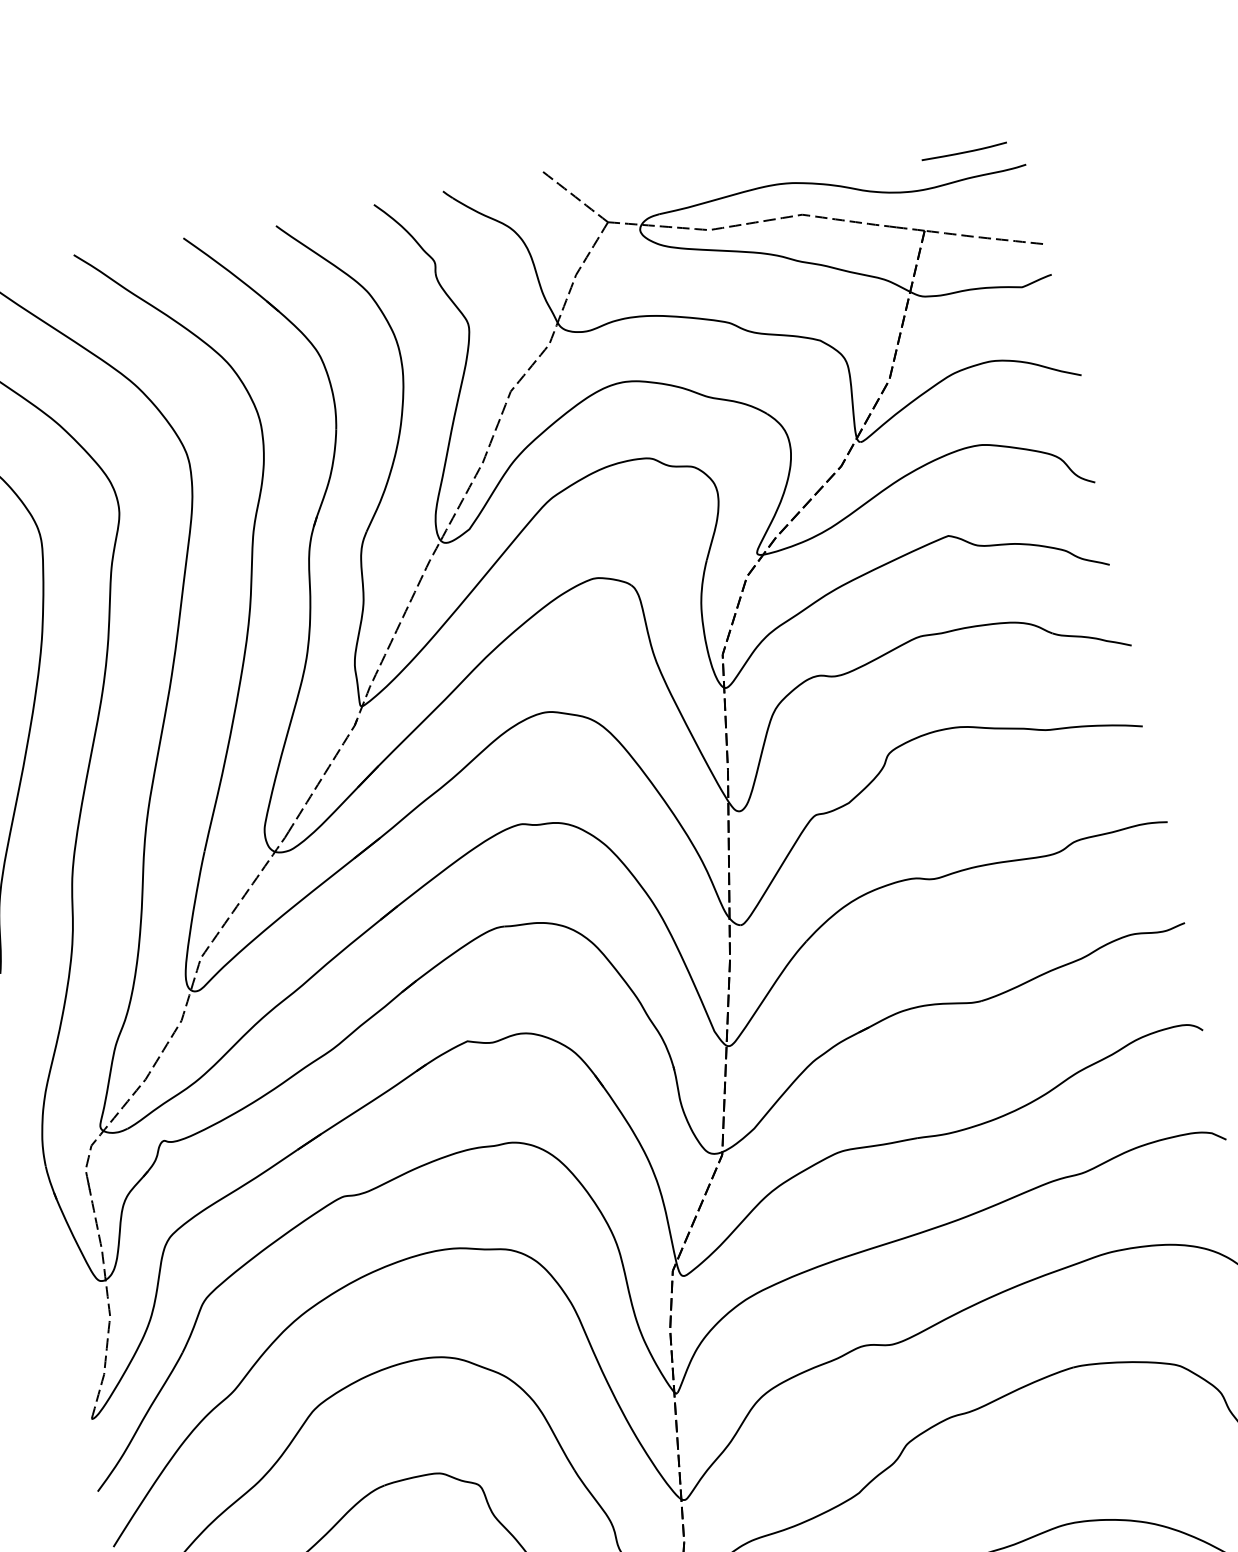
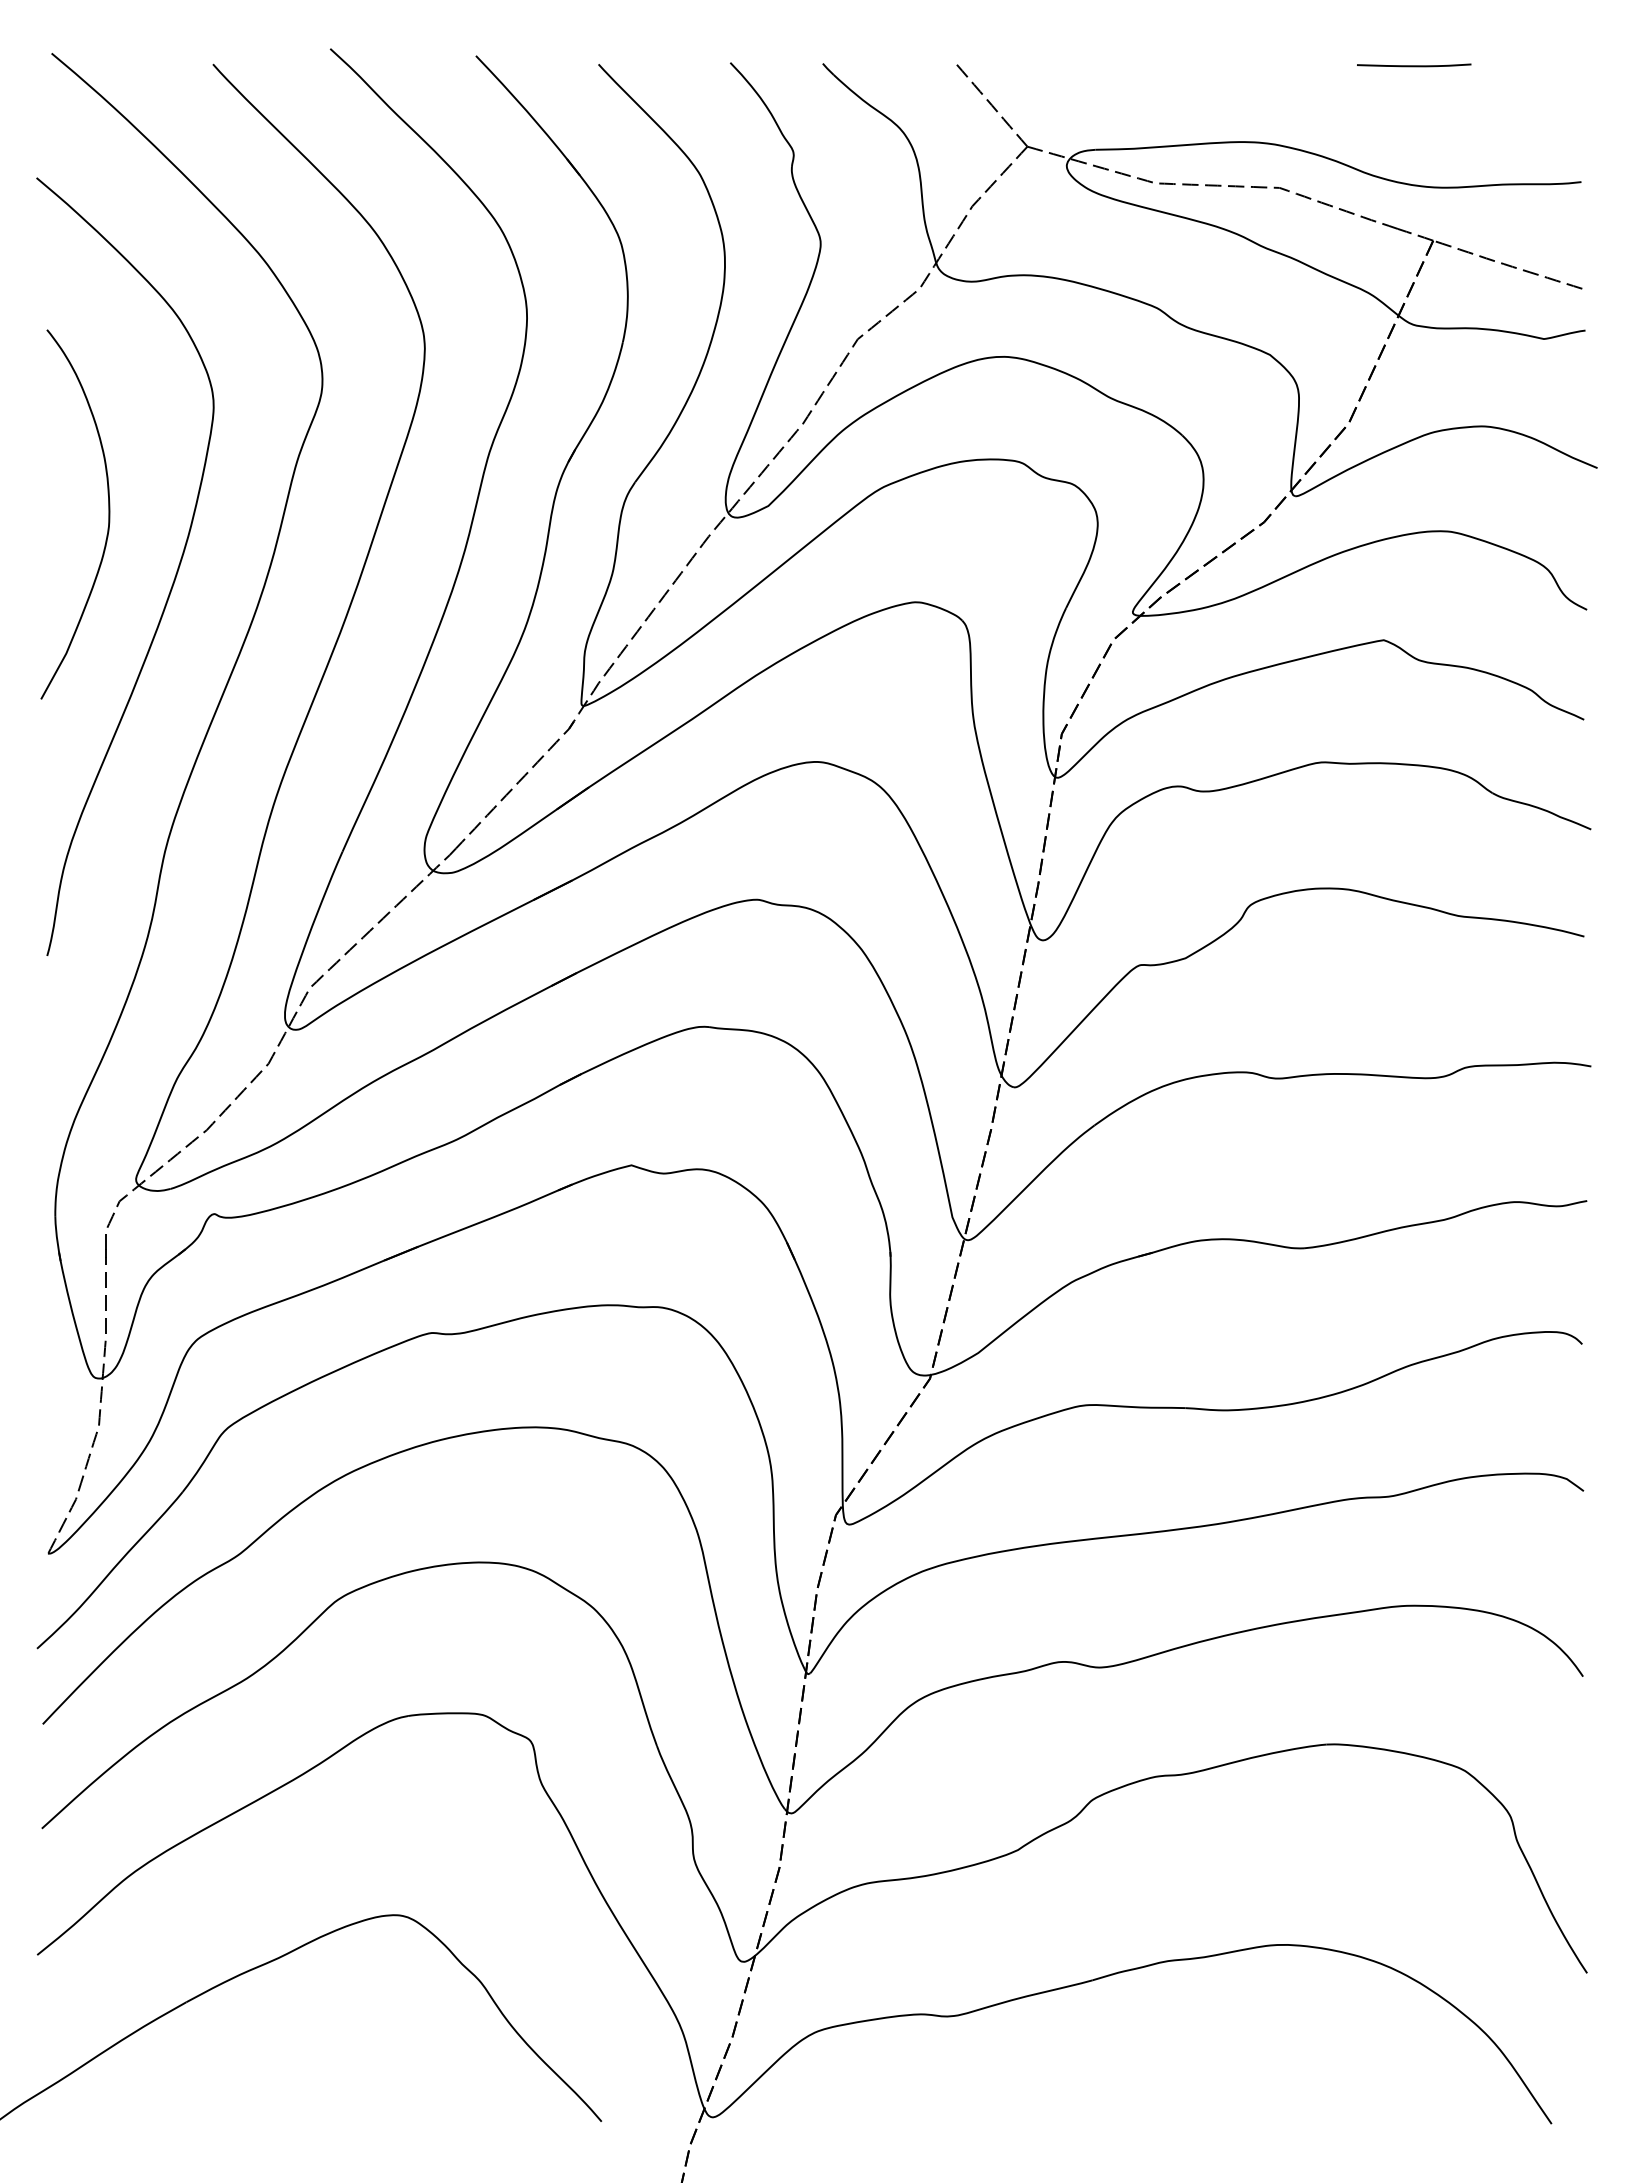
curve: (964, 151) -> (1414, 65), moved

